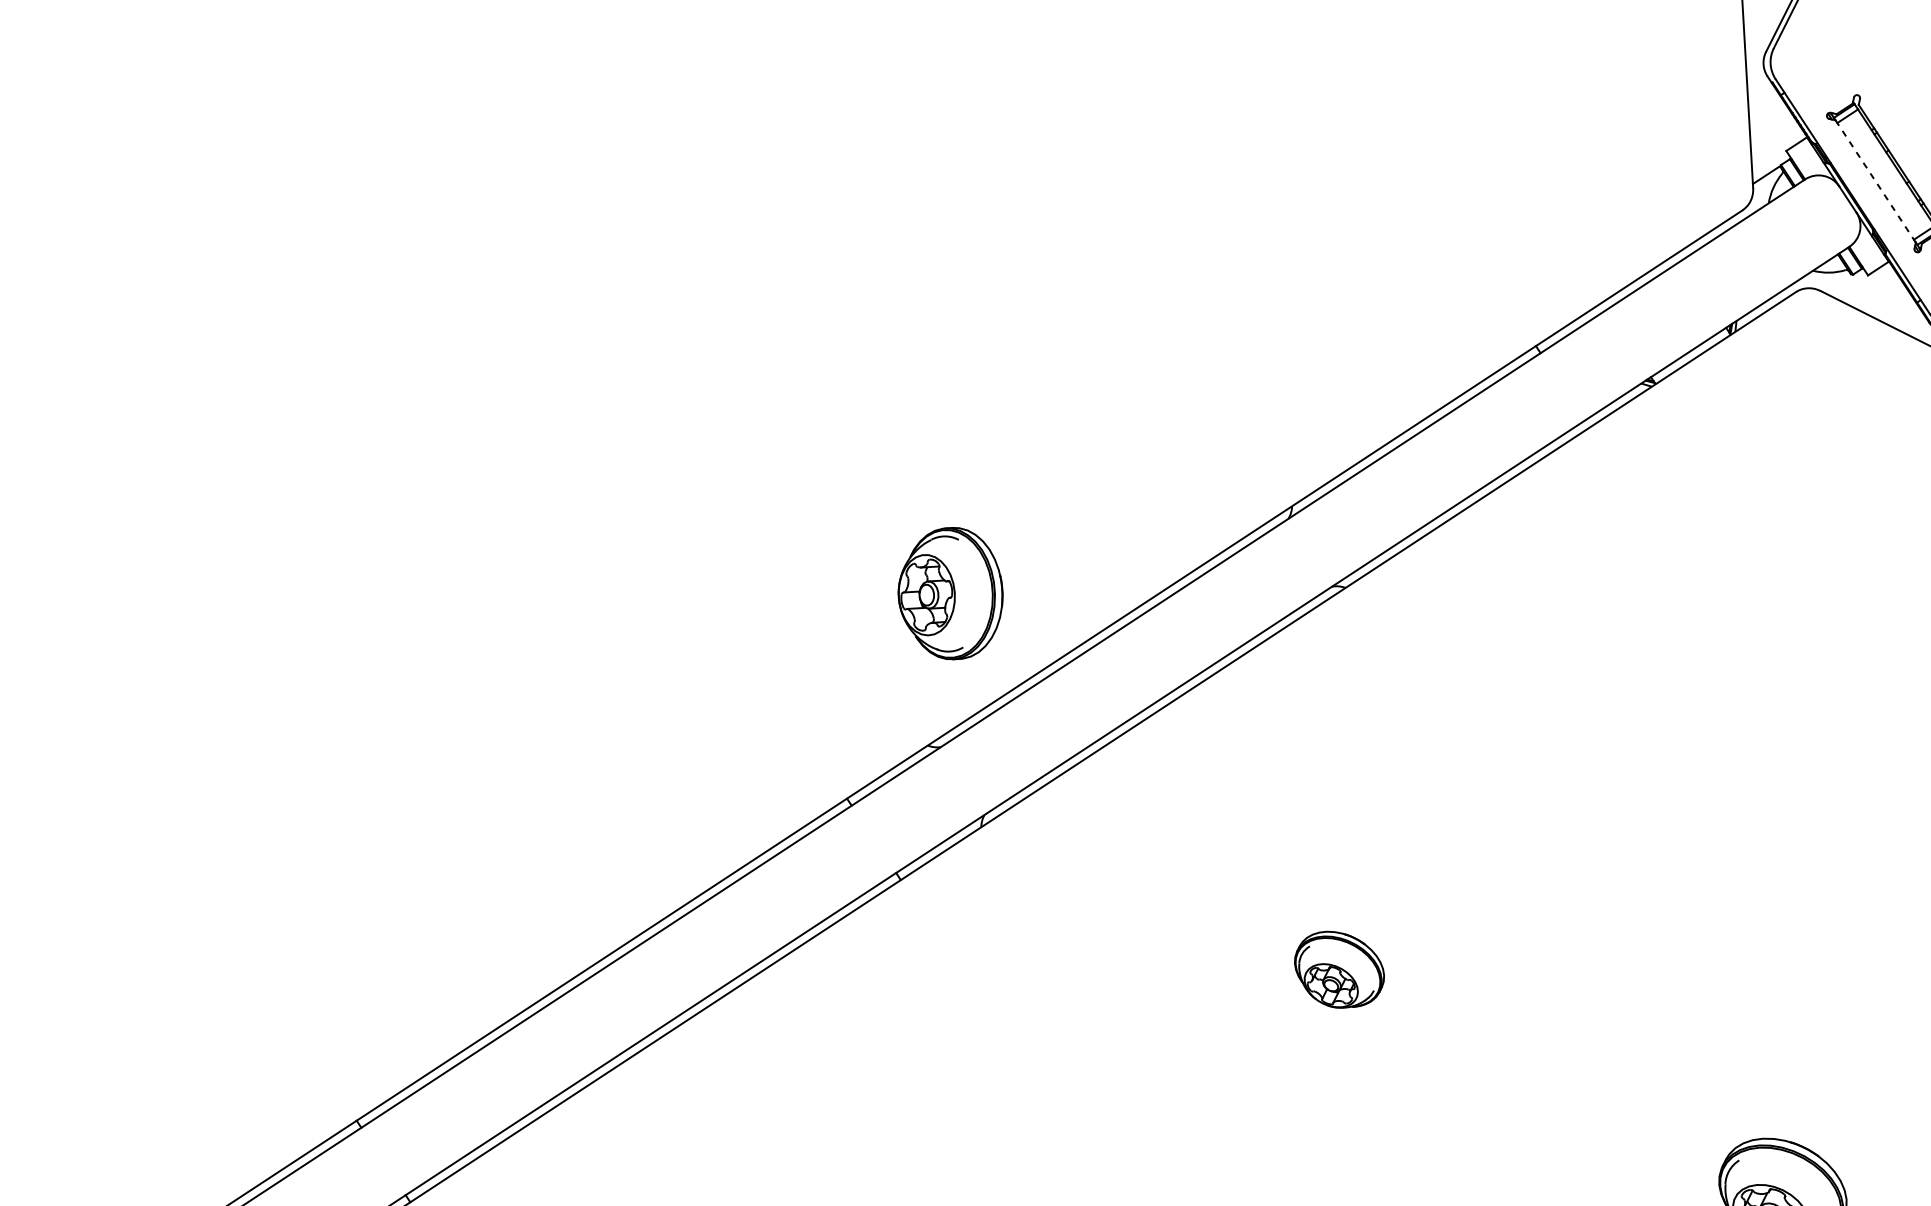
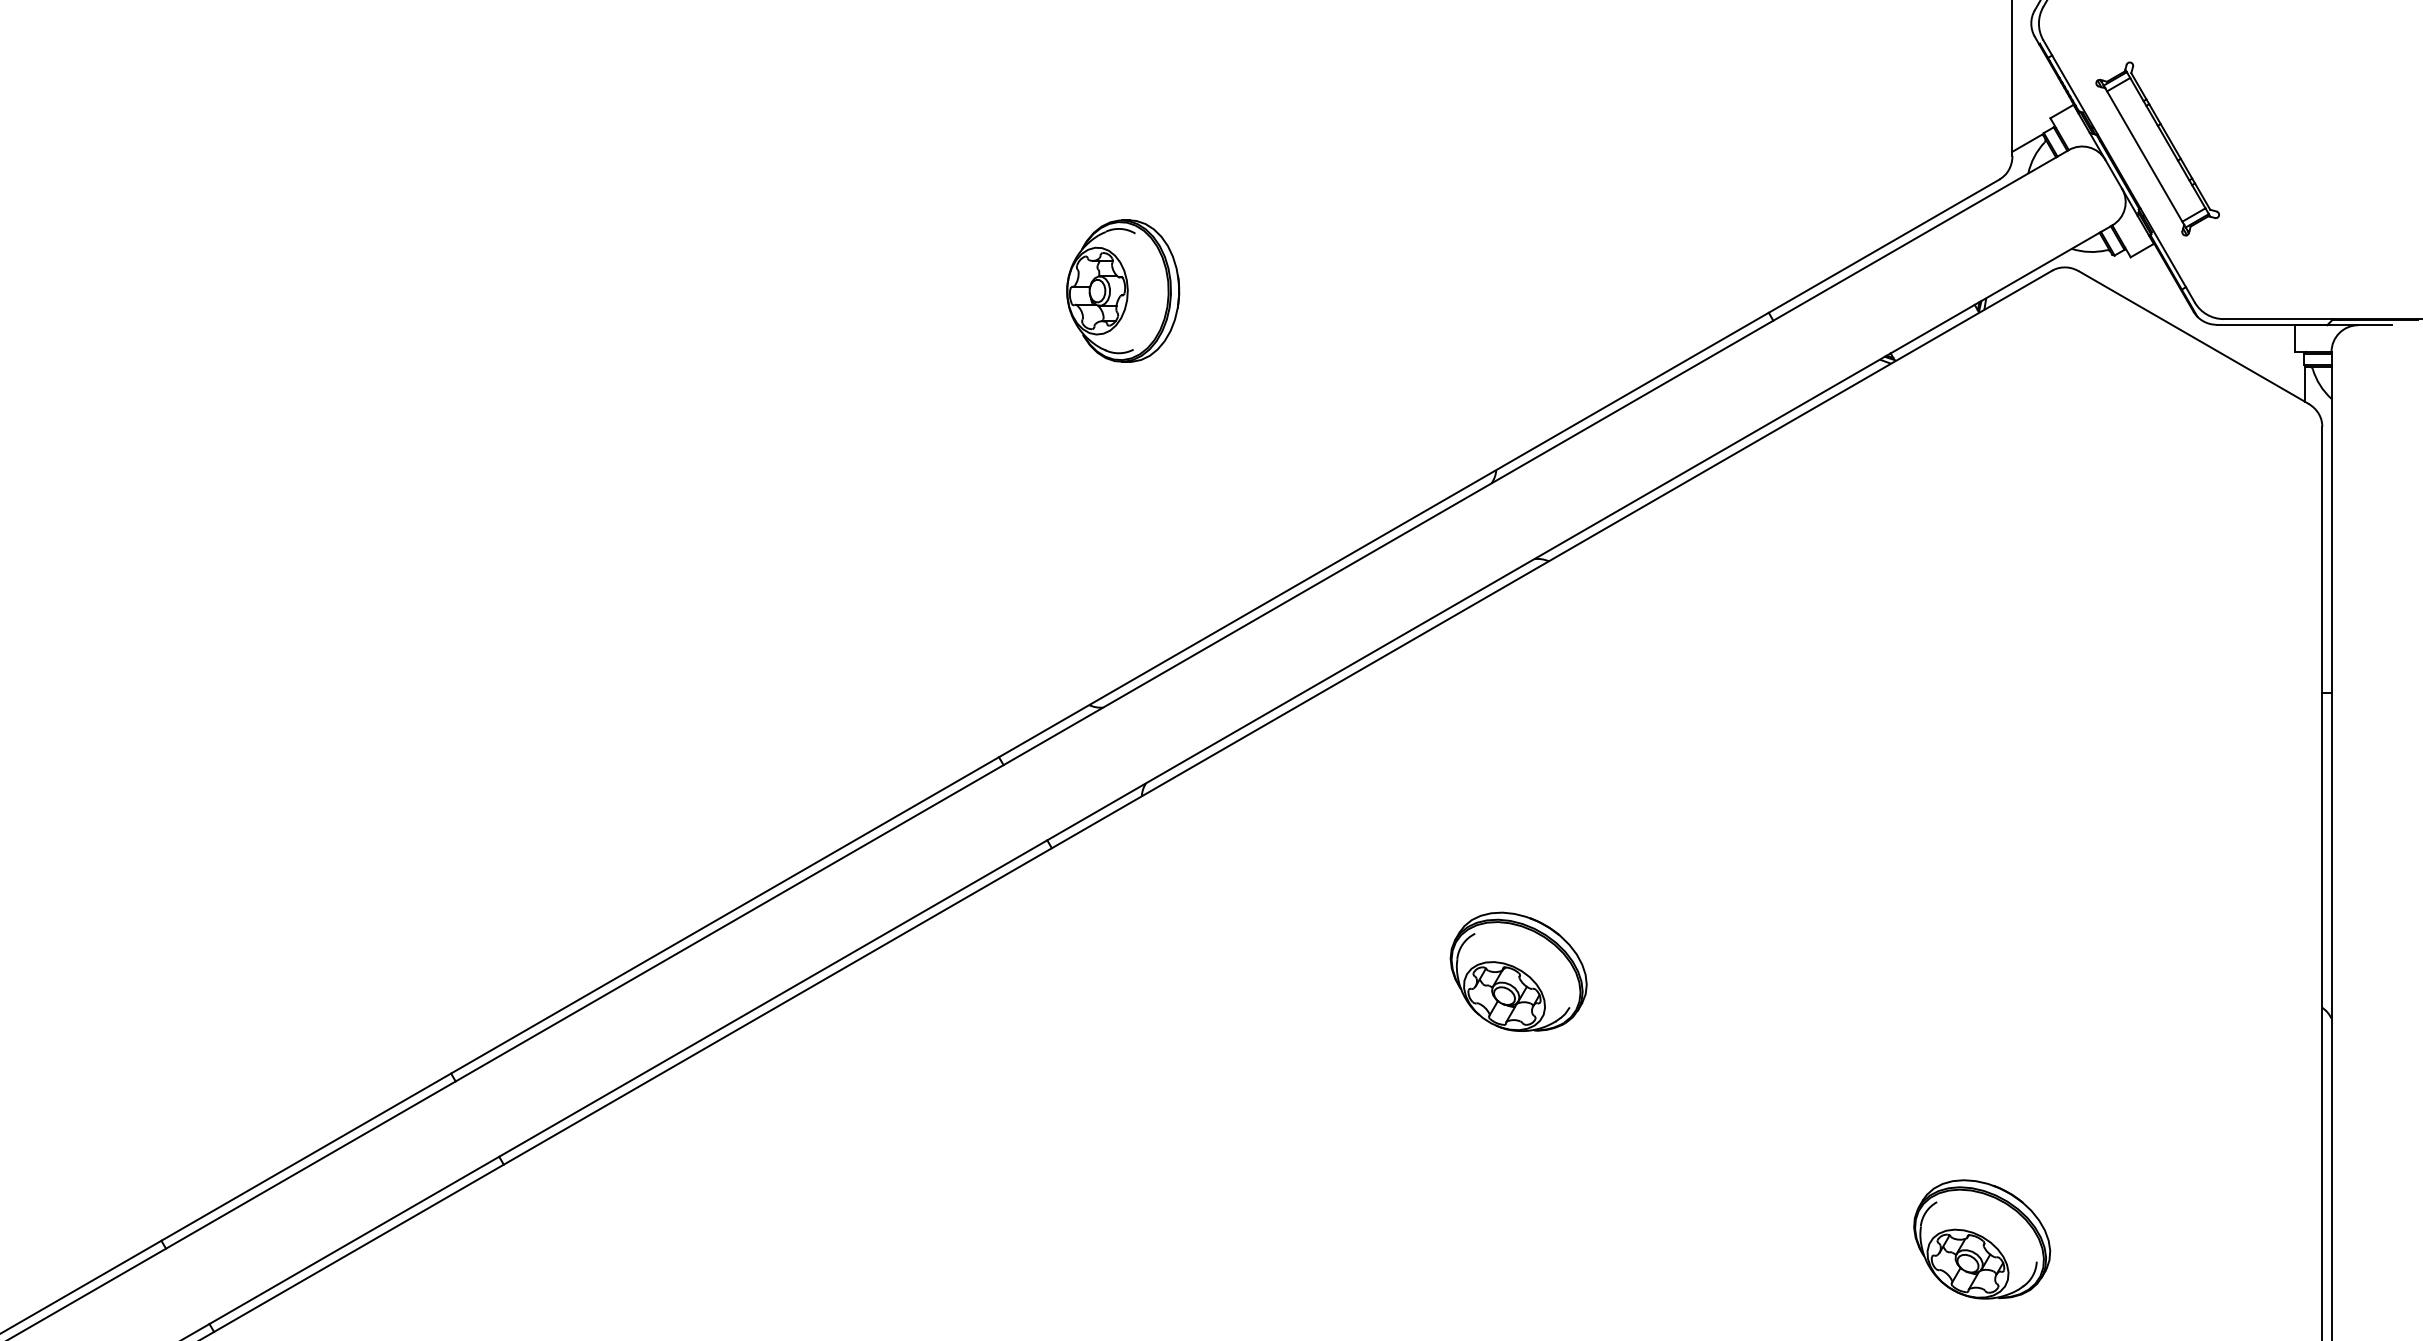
line: (1875, 181) -> (2144, 156), dashed -> solid
part: (950, 593) -> (1123, 290), moved
part: (1339, 969) -> (1518, 971), size x1.43

